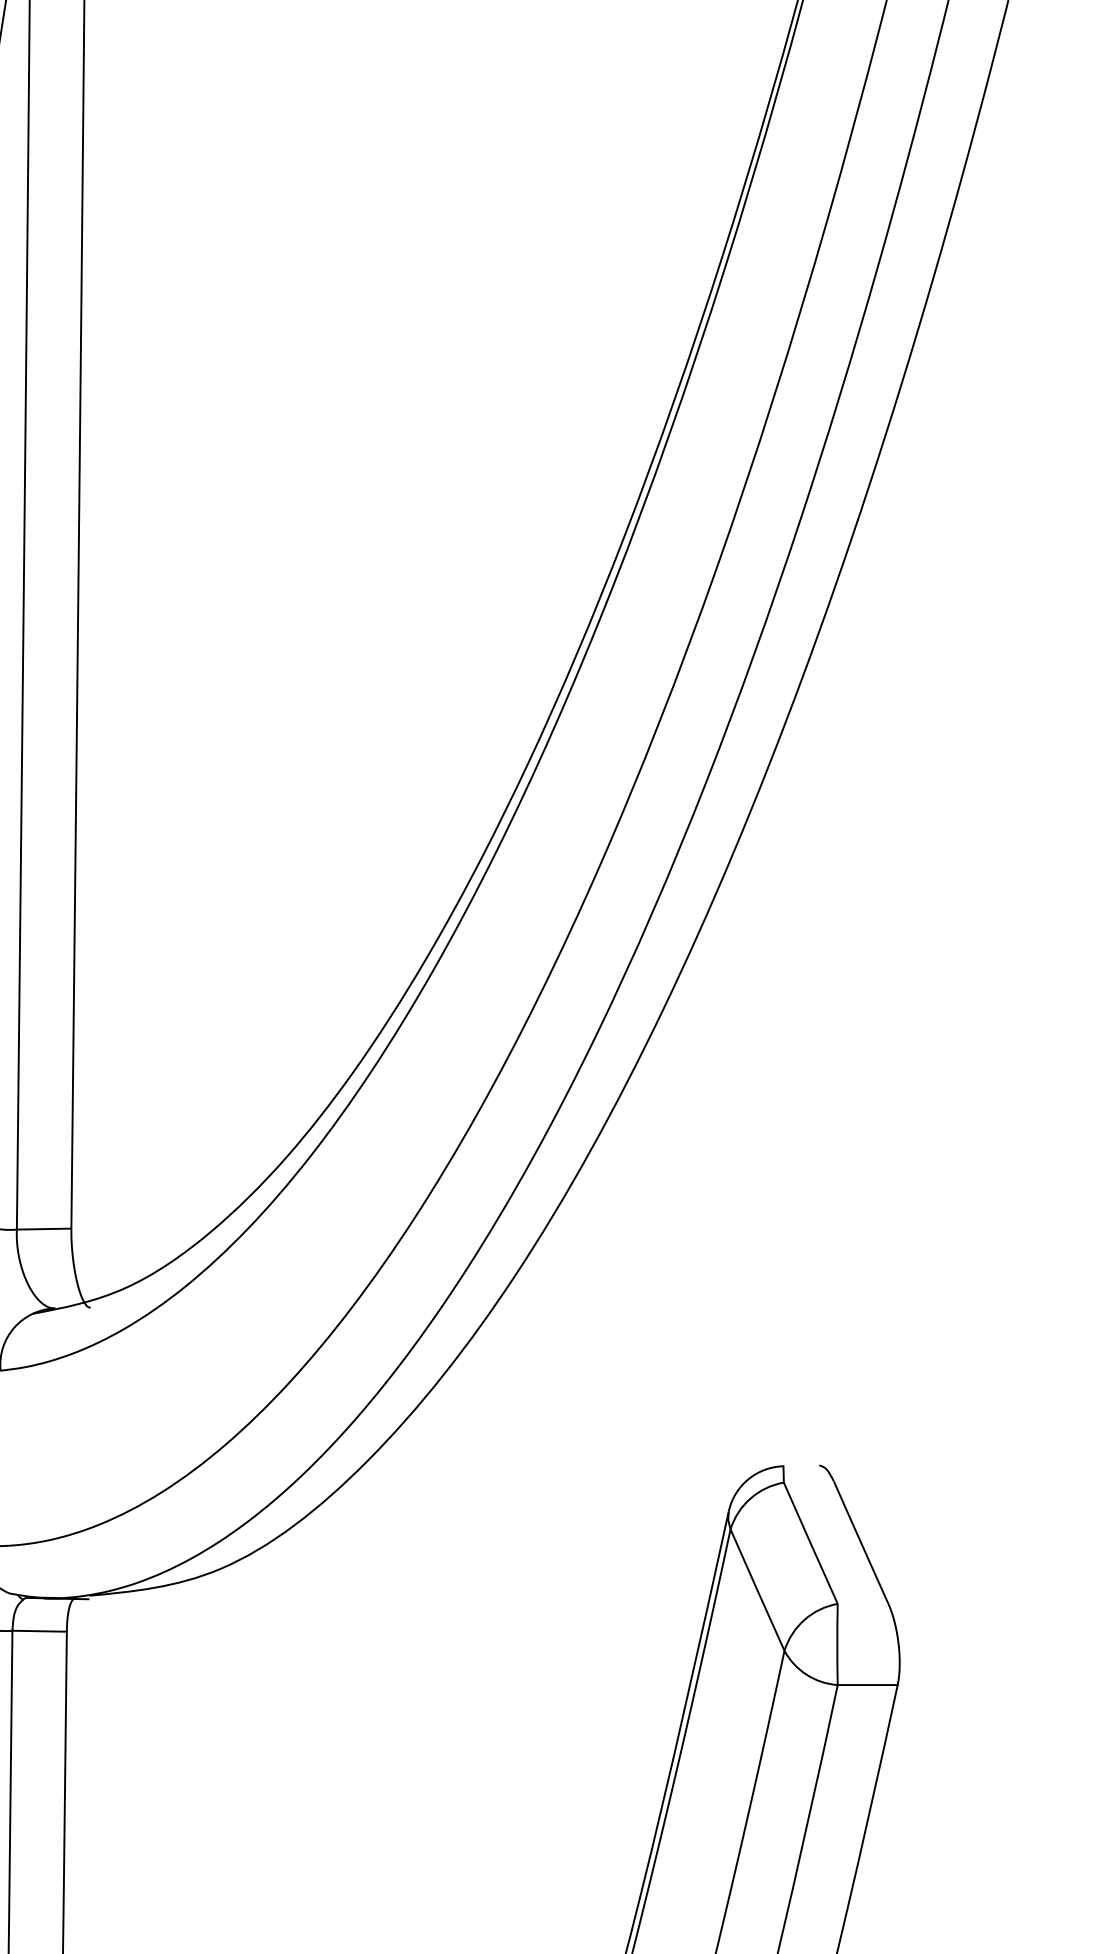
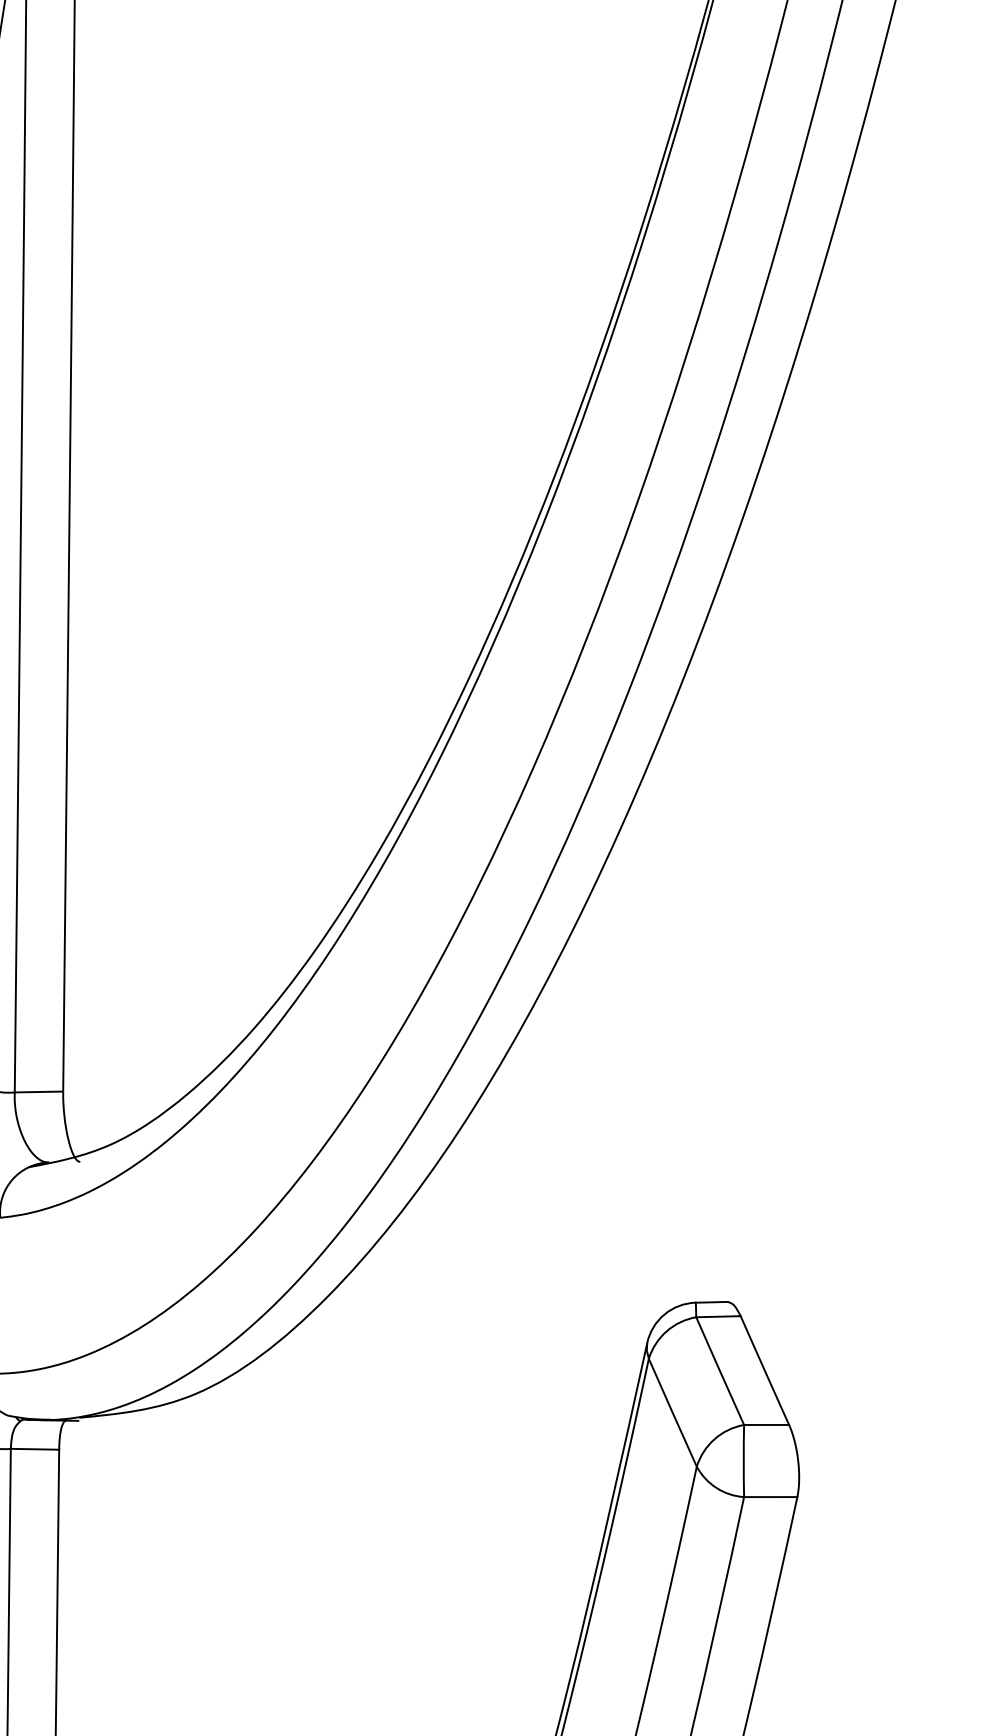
line: (801, 1465) -> (711, 1302), added
line: (808, 1481) -> (718, 1316), added
line: (862, 1603) -> (766, 1424), added

